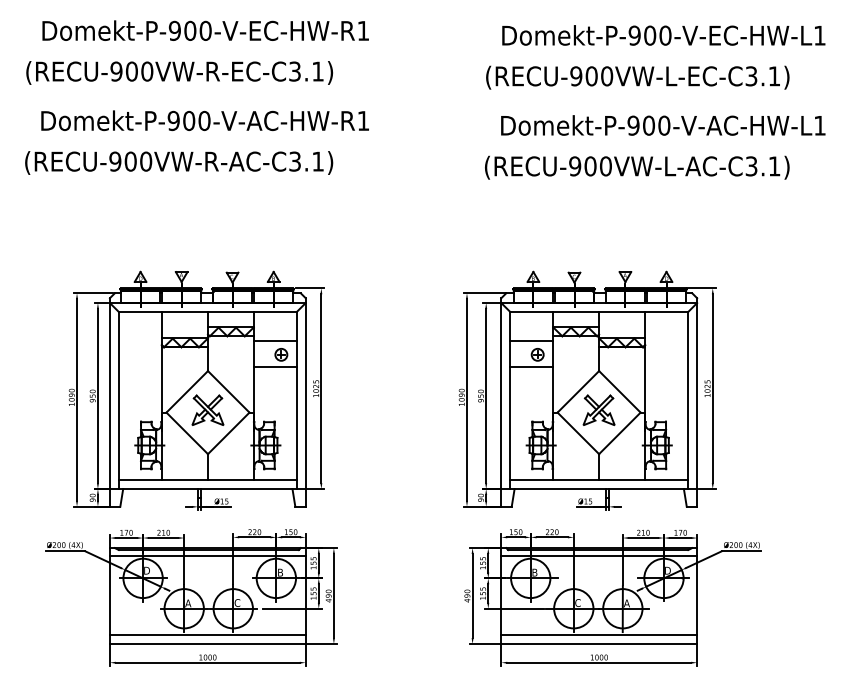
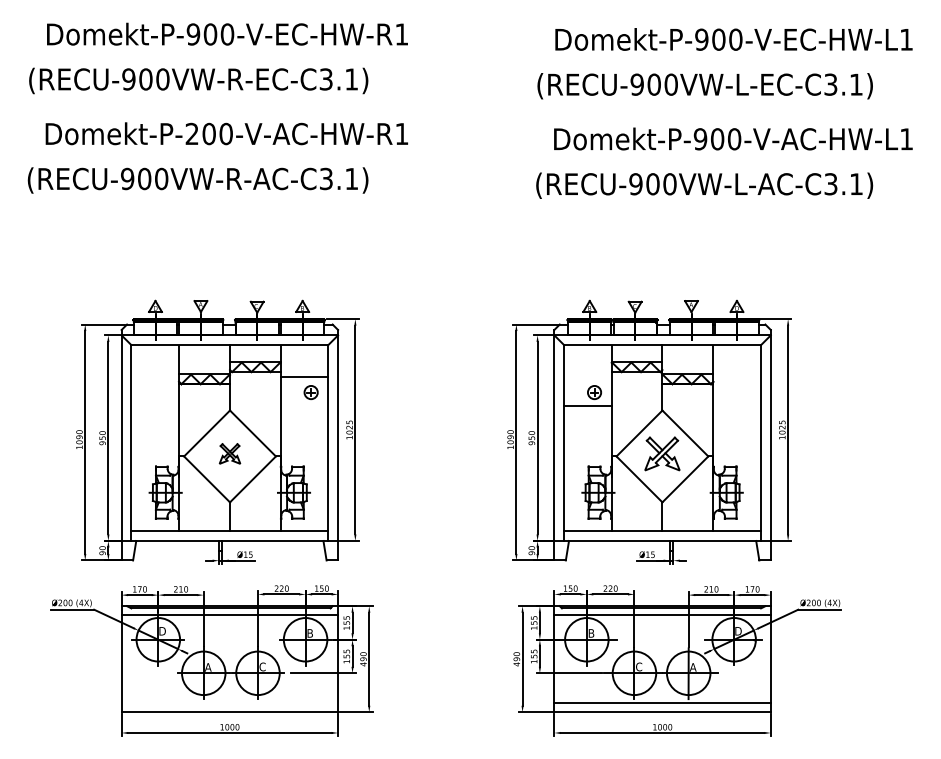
text: (173, 121) -> (191, 134), Domekt-P-900-V-AC-HW-R1 -> Domekt-P-200-V-AC-HW-R1
line: (531, 341) -> (587, 377), removed
line: (275, 367) -> (304, 406), removed
part: (207, 409) -> (229, 453), size x0.6
line: (207, 635) -> (229, 702), removed

